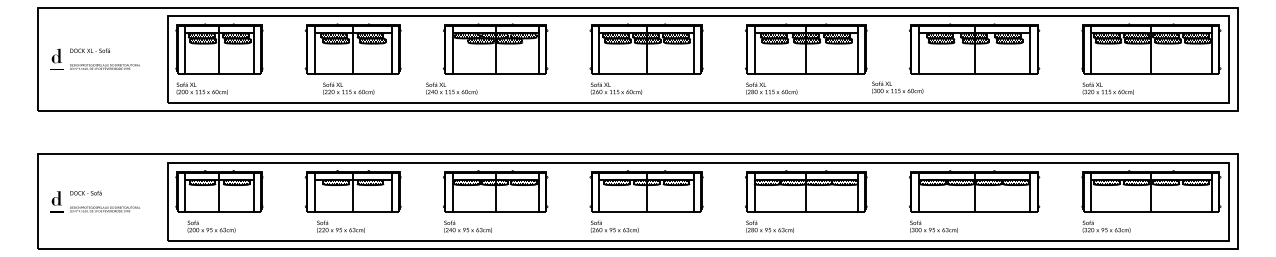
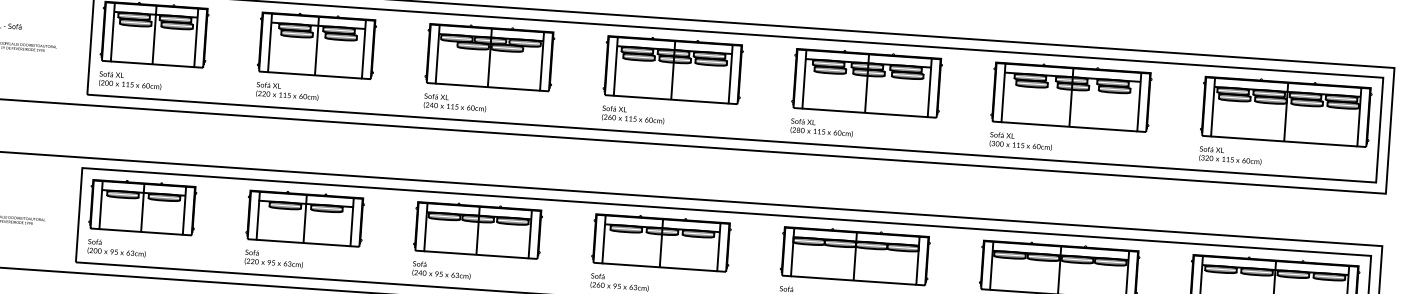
text: (897, 87) -> (1020, 141), moved
text: (348, 88) -> (287, 91), moved
text: (451, 88) -> (454, 102), moved
text: (211, 226) -> (116, 247), moved
text: (340, 226) -> (273, 258), moved

